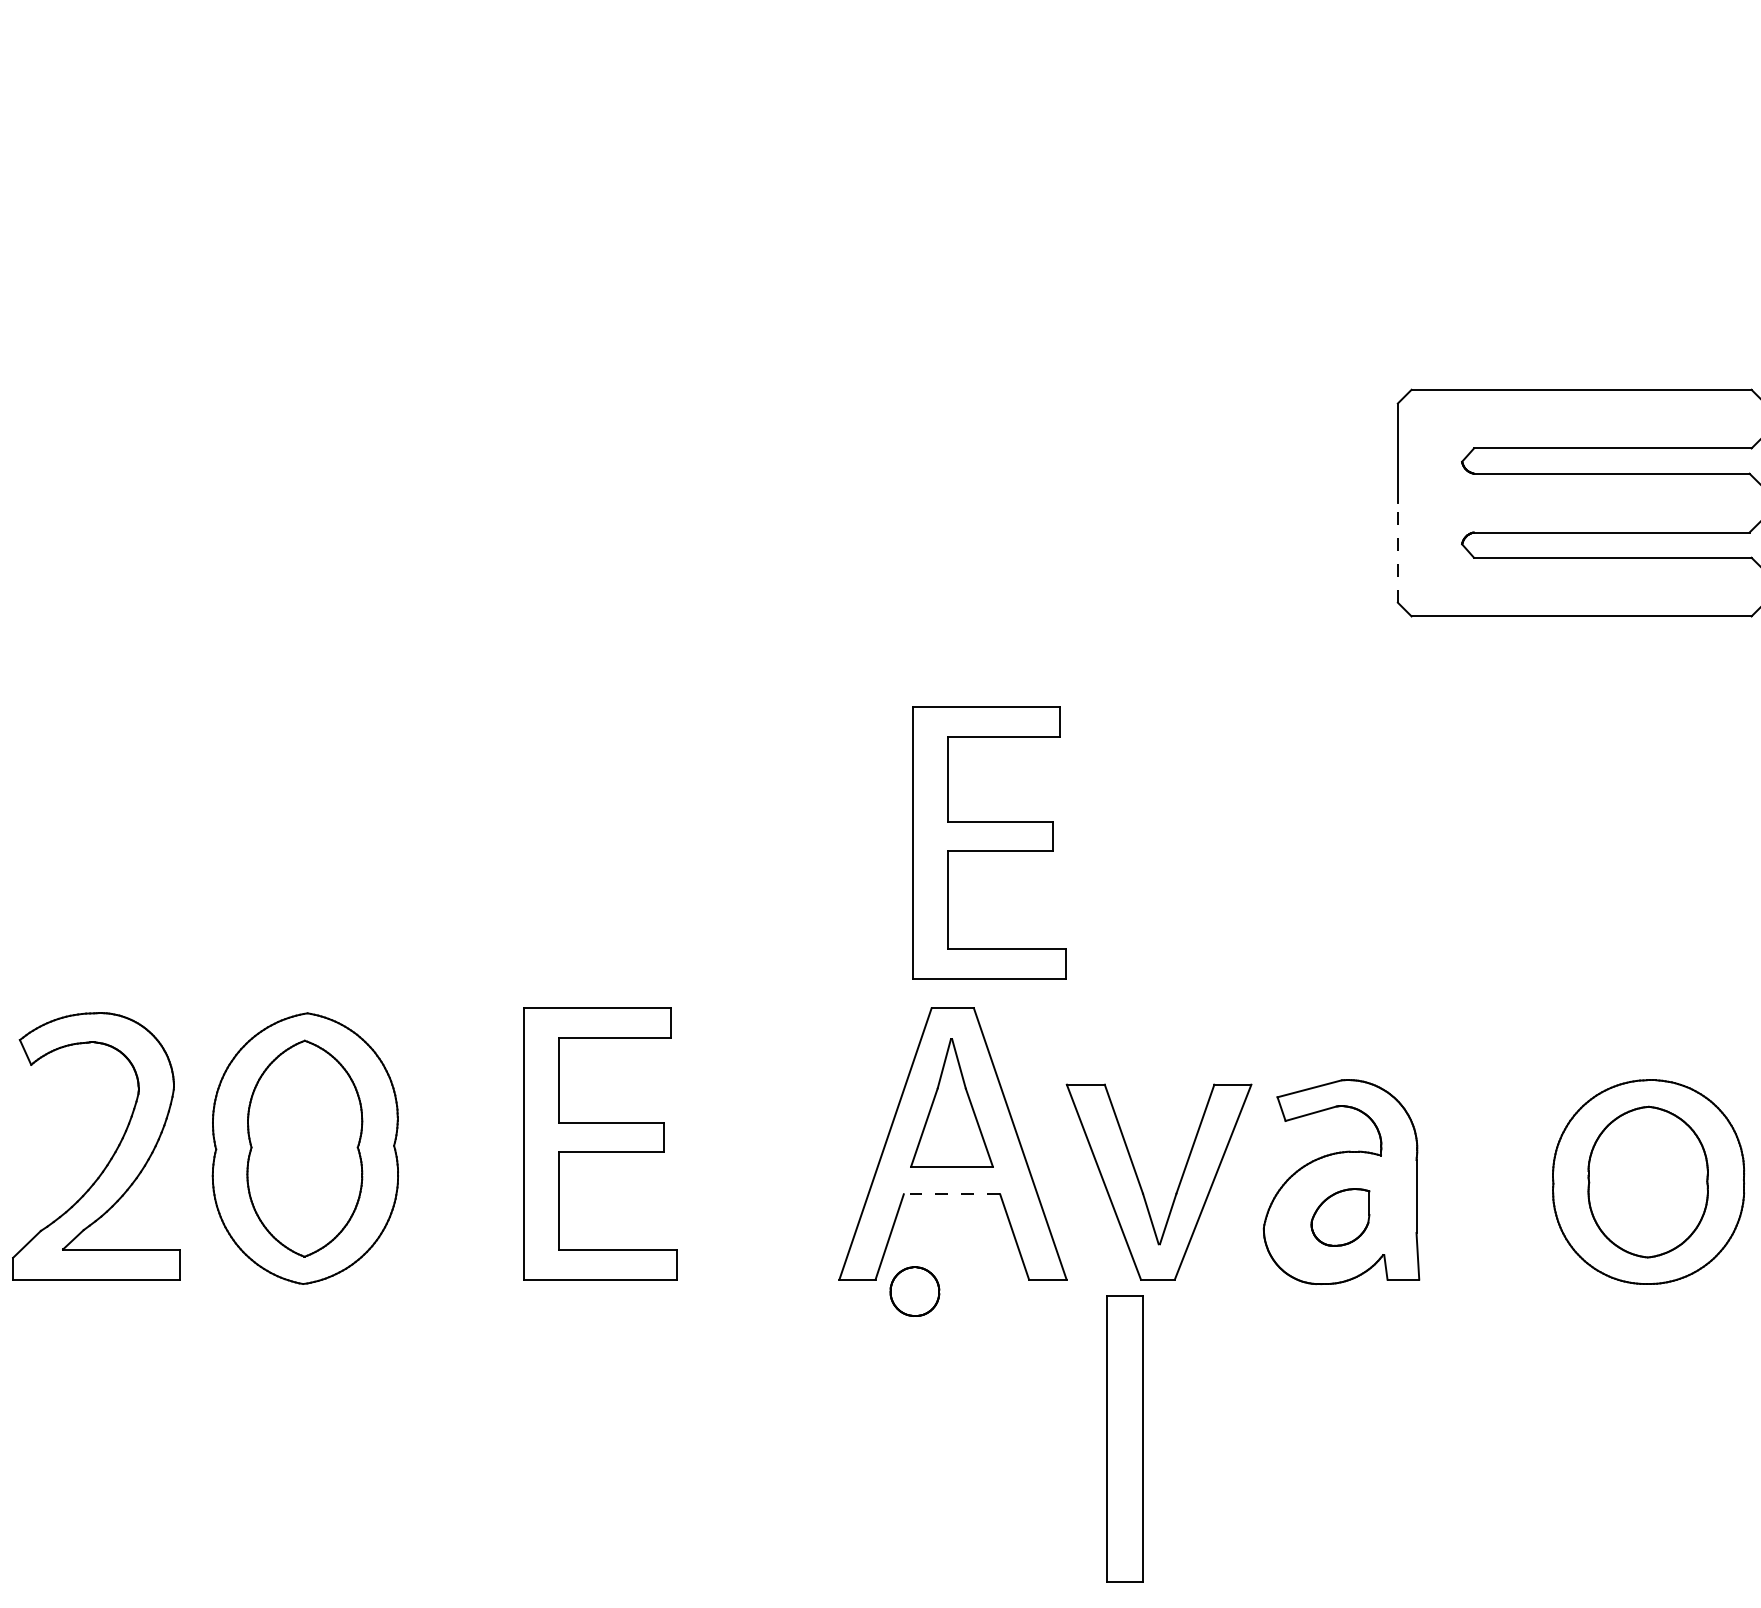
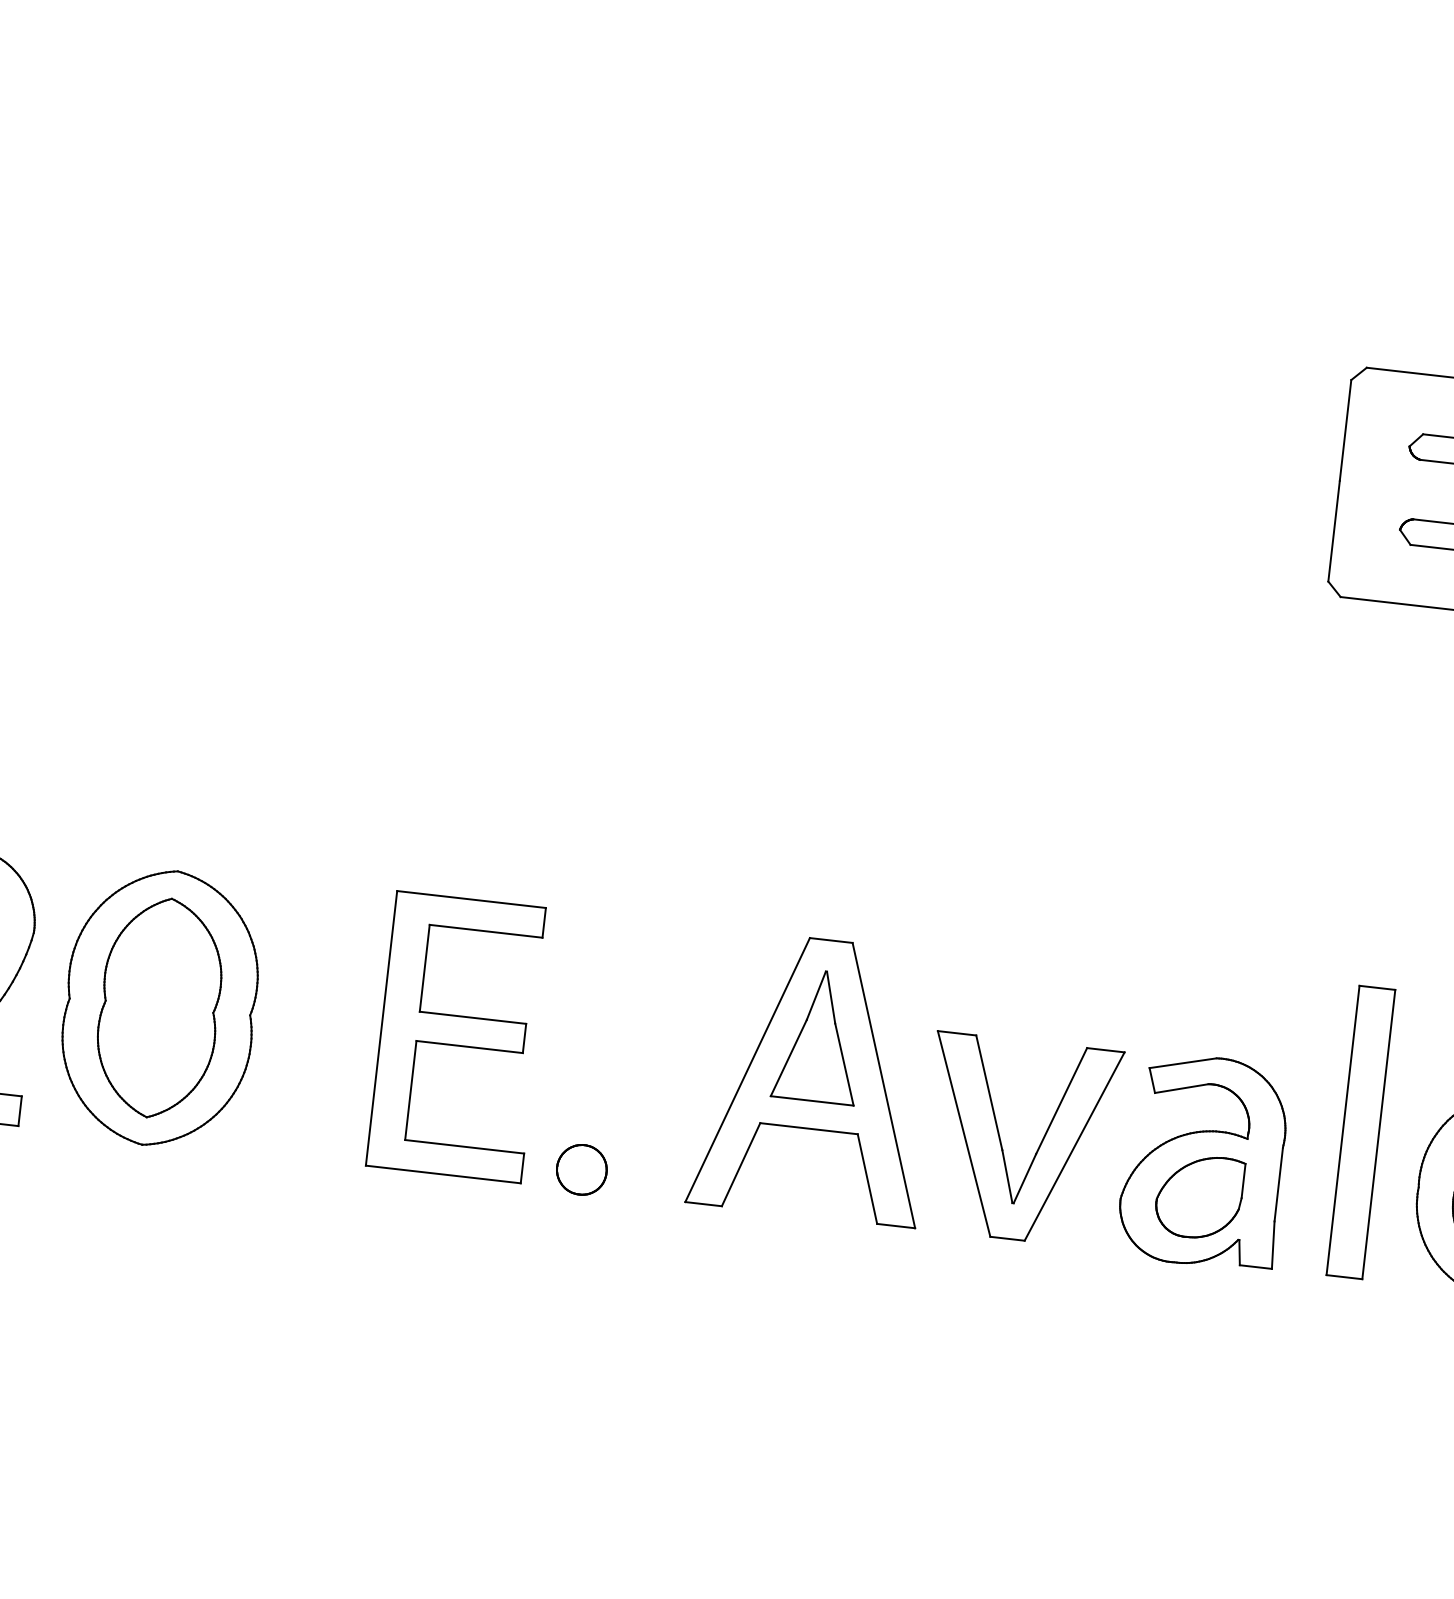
line: (1397, 552) -> (1333, 530), dashed -> solid
part: (989, 842) -> (887, 777), removed
line: (951, 1194) -> (808, 1128), dashed -> solid
part: (1340, 1217) -> (1199, 1196), size x1.43
part: (914, 1291) -> (581, 1169), moved
part: (1124, 1438) -> (1360, 1132), moved

